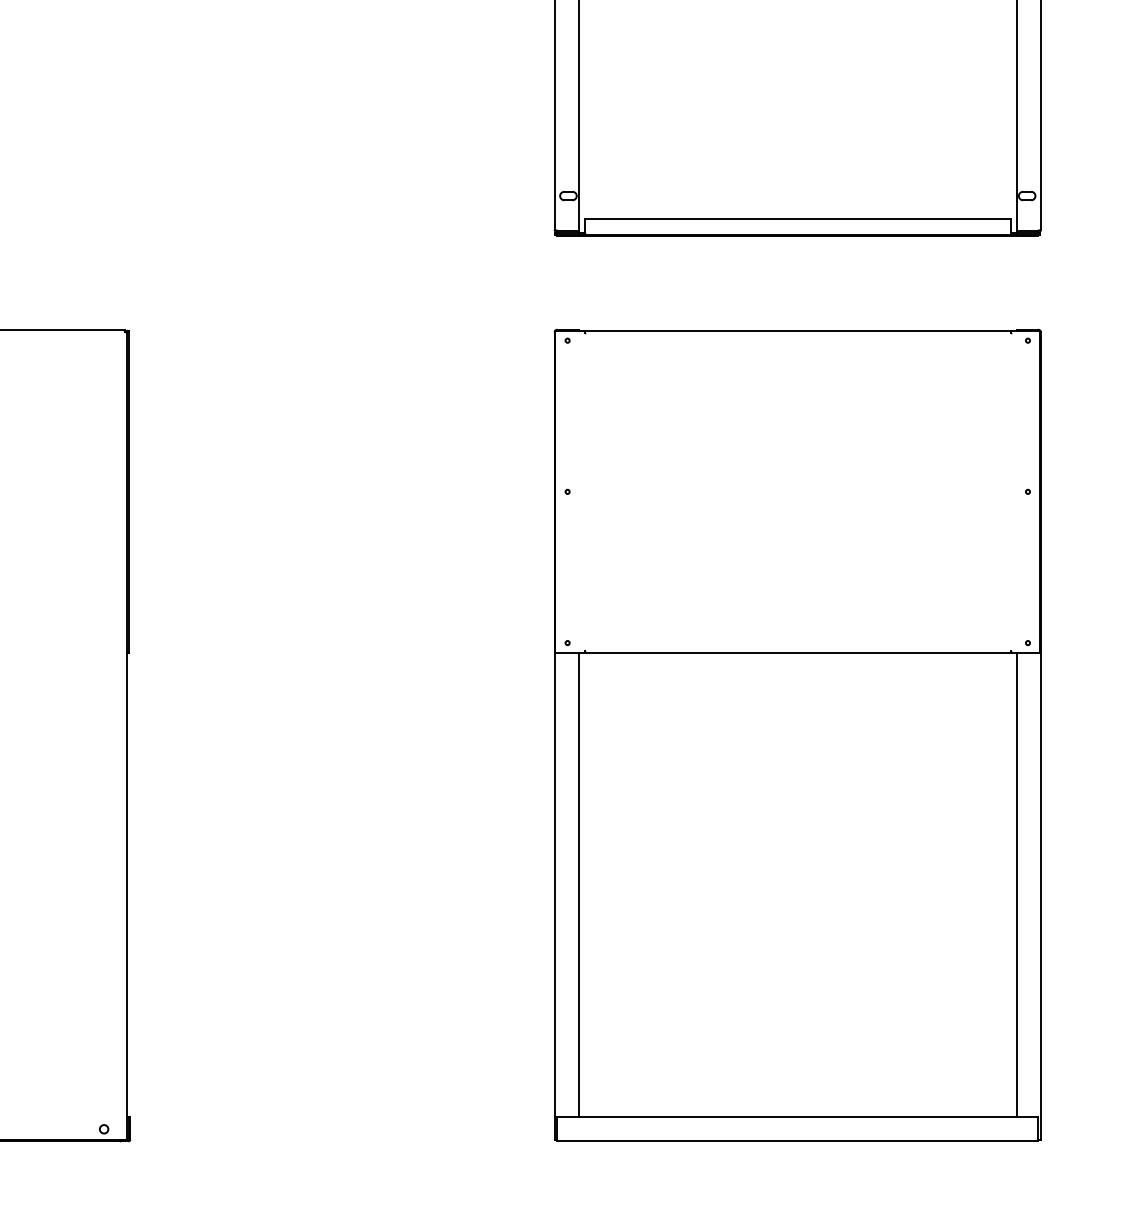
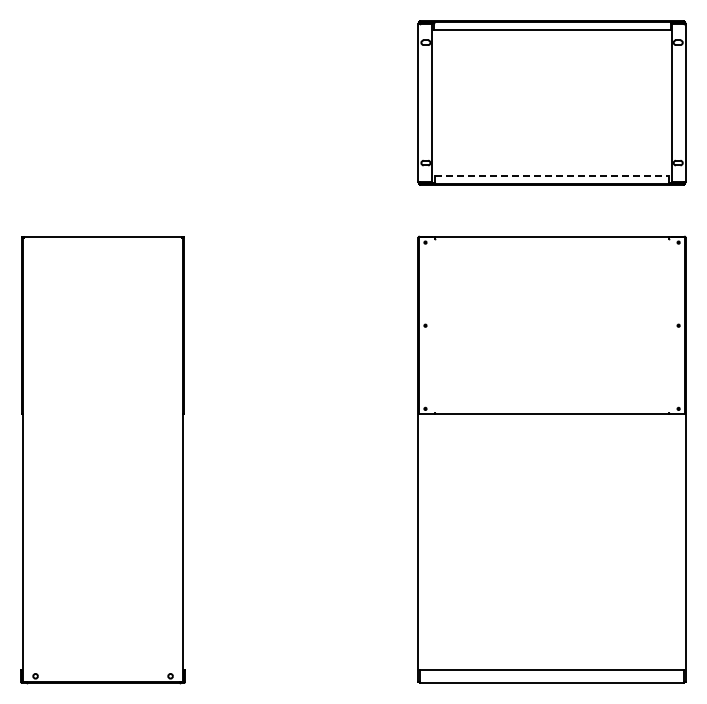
line: (798, 218) -> (552, 175), solid -> dashed
line: (578, 884) -> (431, 541), removed
line: (1016, 884) -> (672, 541), removed

